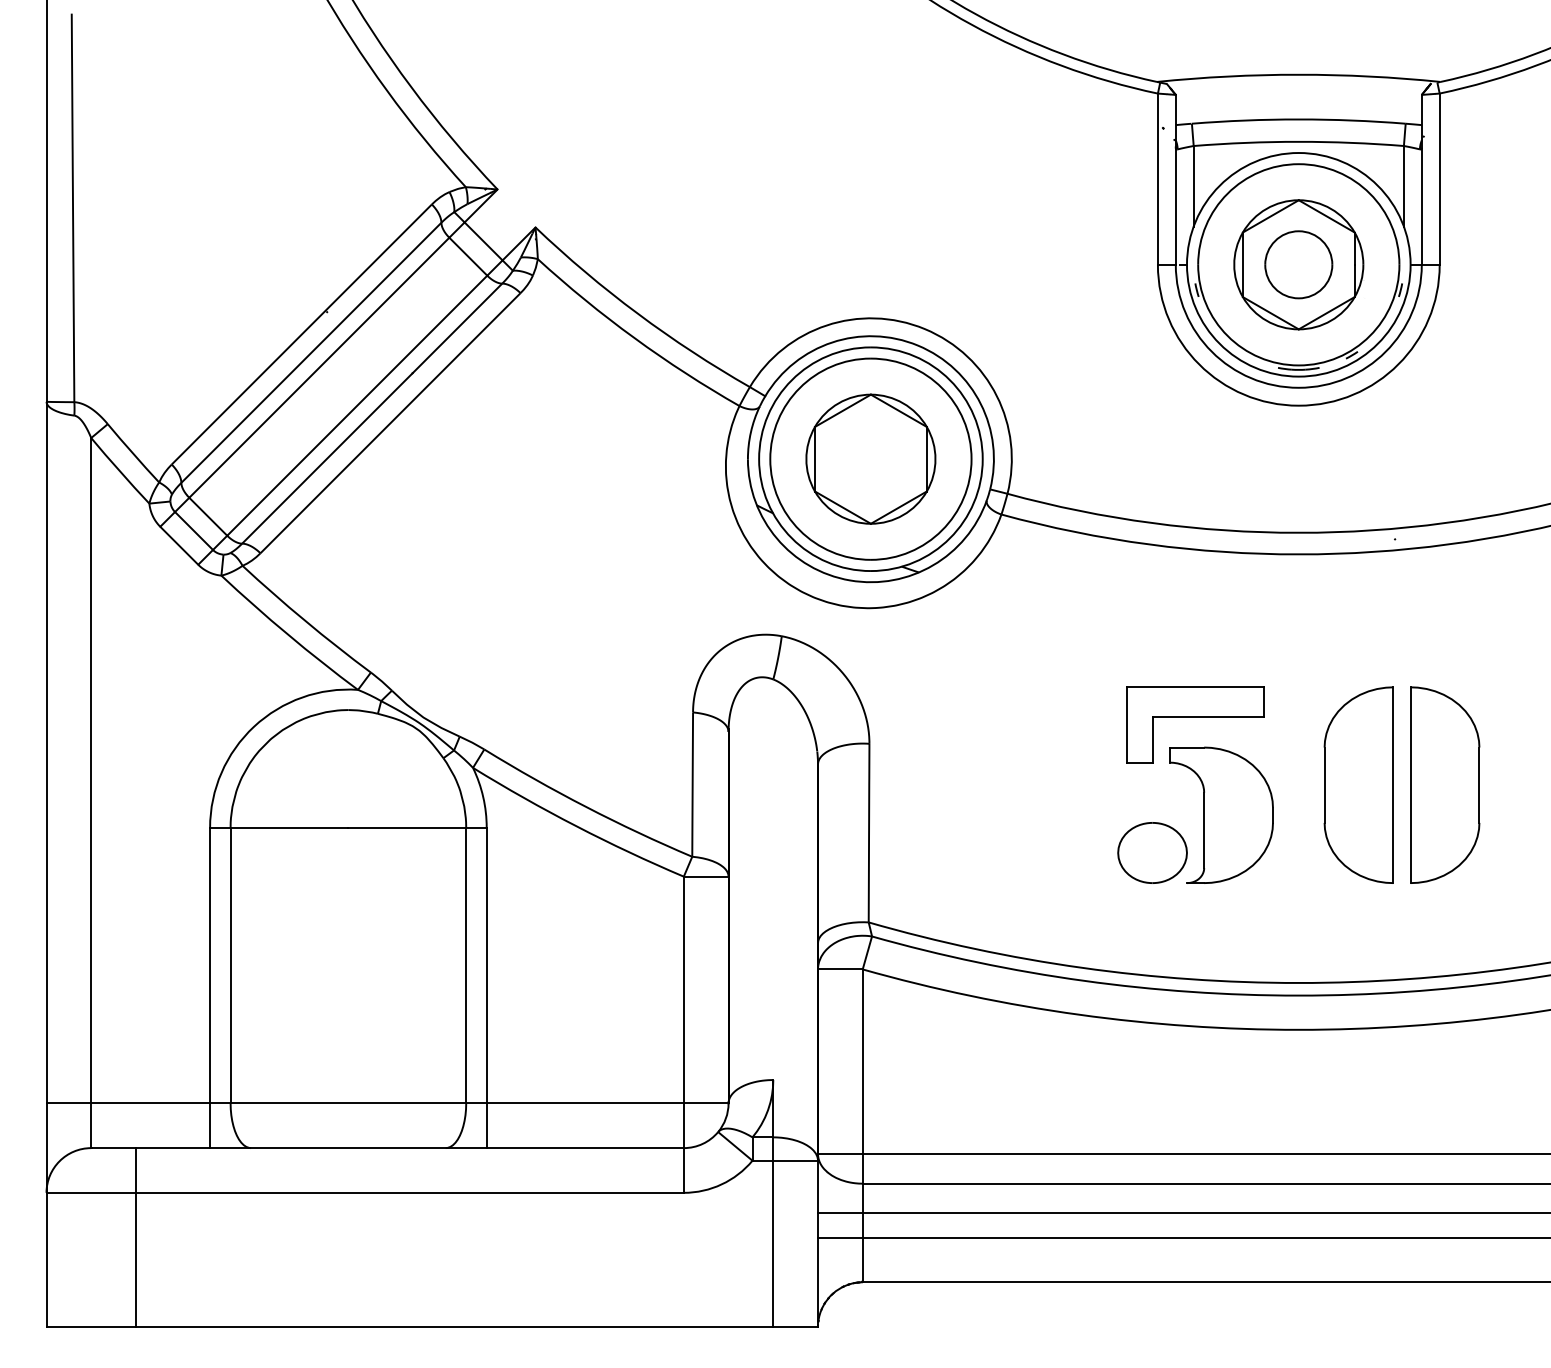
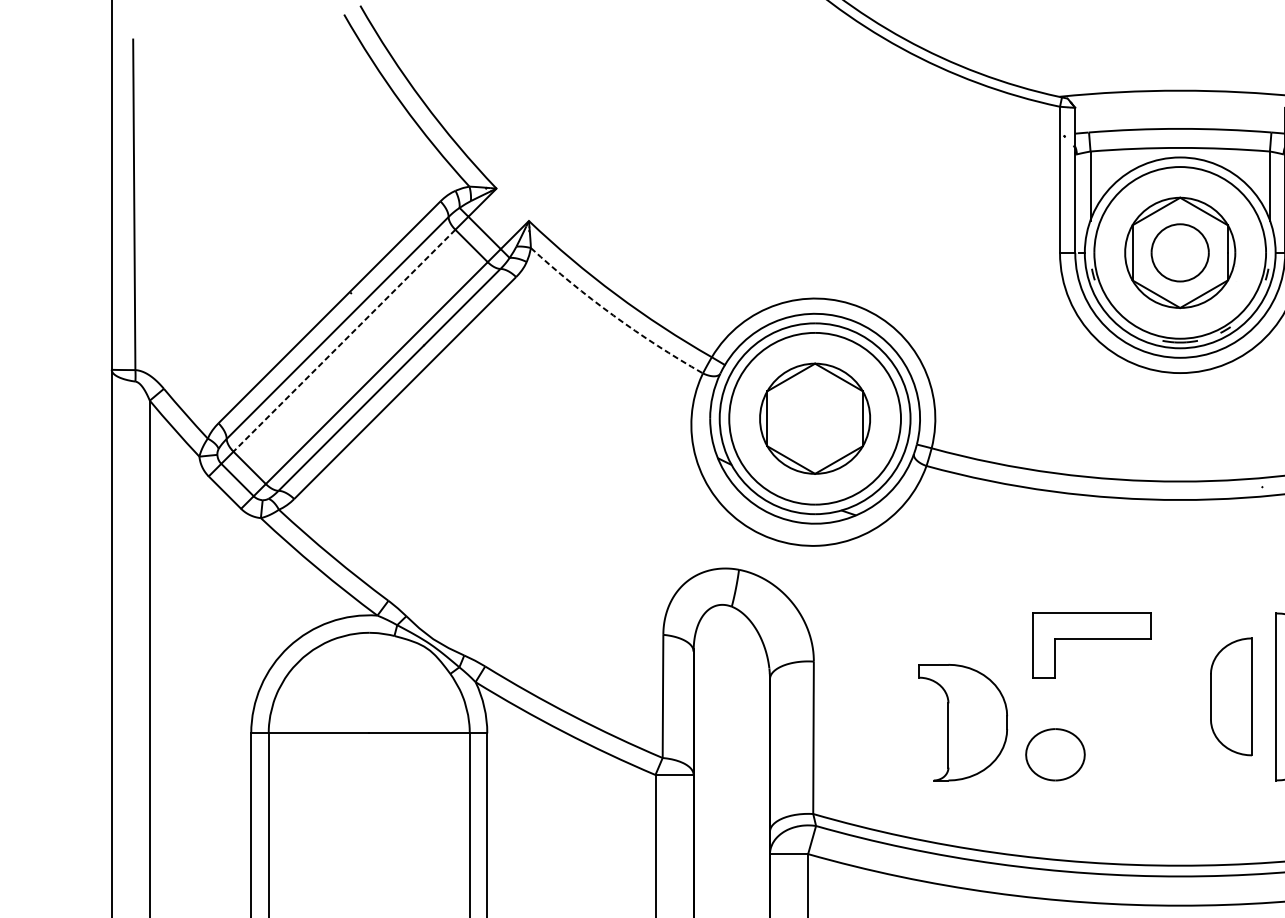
arc: (634, 338) -> (613, 315), solid -> dashed
line: (319, 367) -> (344, 340), solid -> dashed
part: (1358, 784) -> (1231, 696), size x0.7
part: (1221, 814) -> (963, 721), moved

